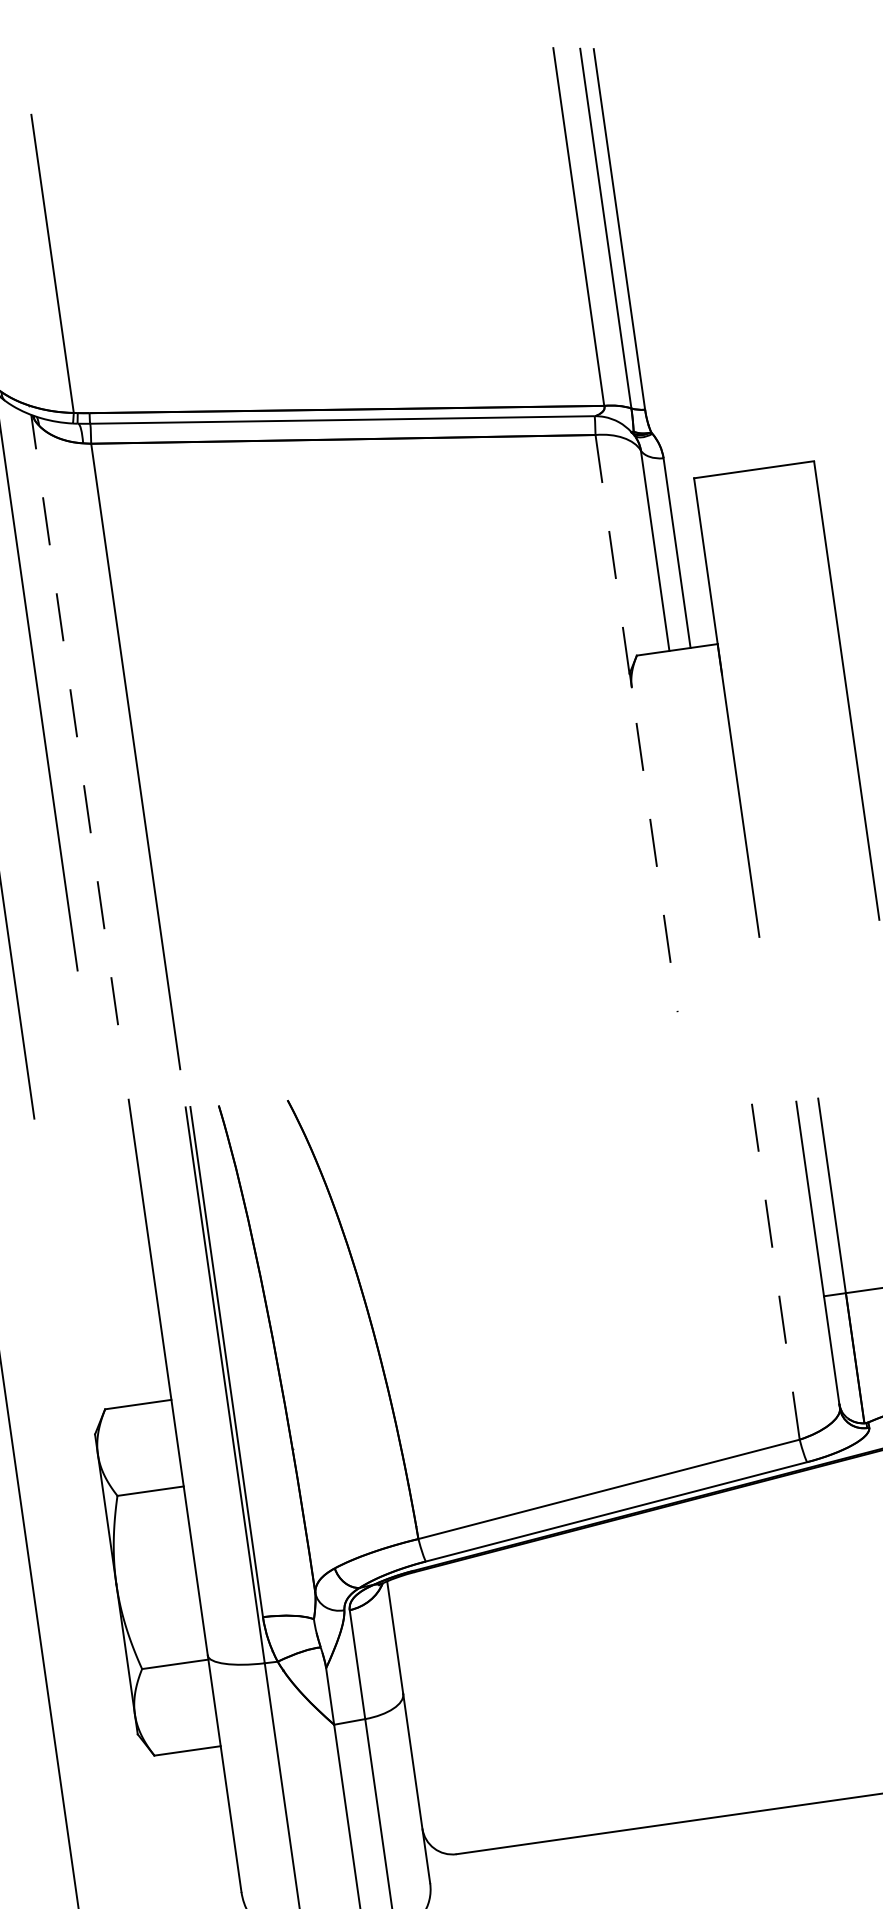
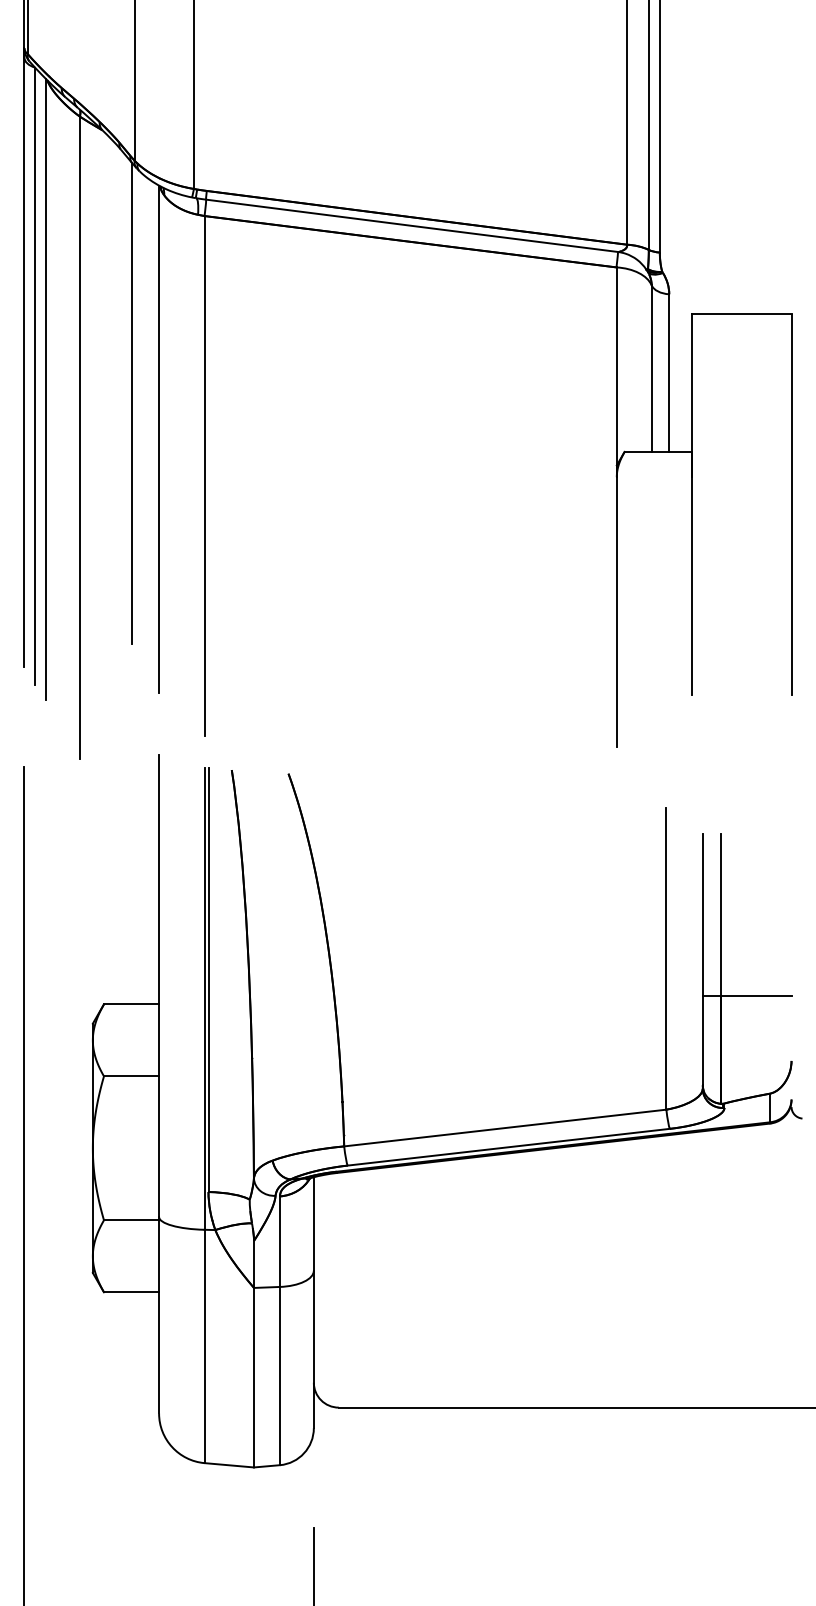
line: (75, 720) -> (159, 439), dashed -> solid
line: (636, 723) -> (616, 507), dashed -> solid
line: (774, 1259) -> (666, 959), dashed -> solid

